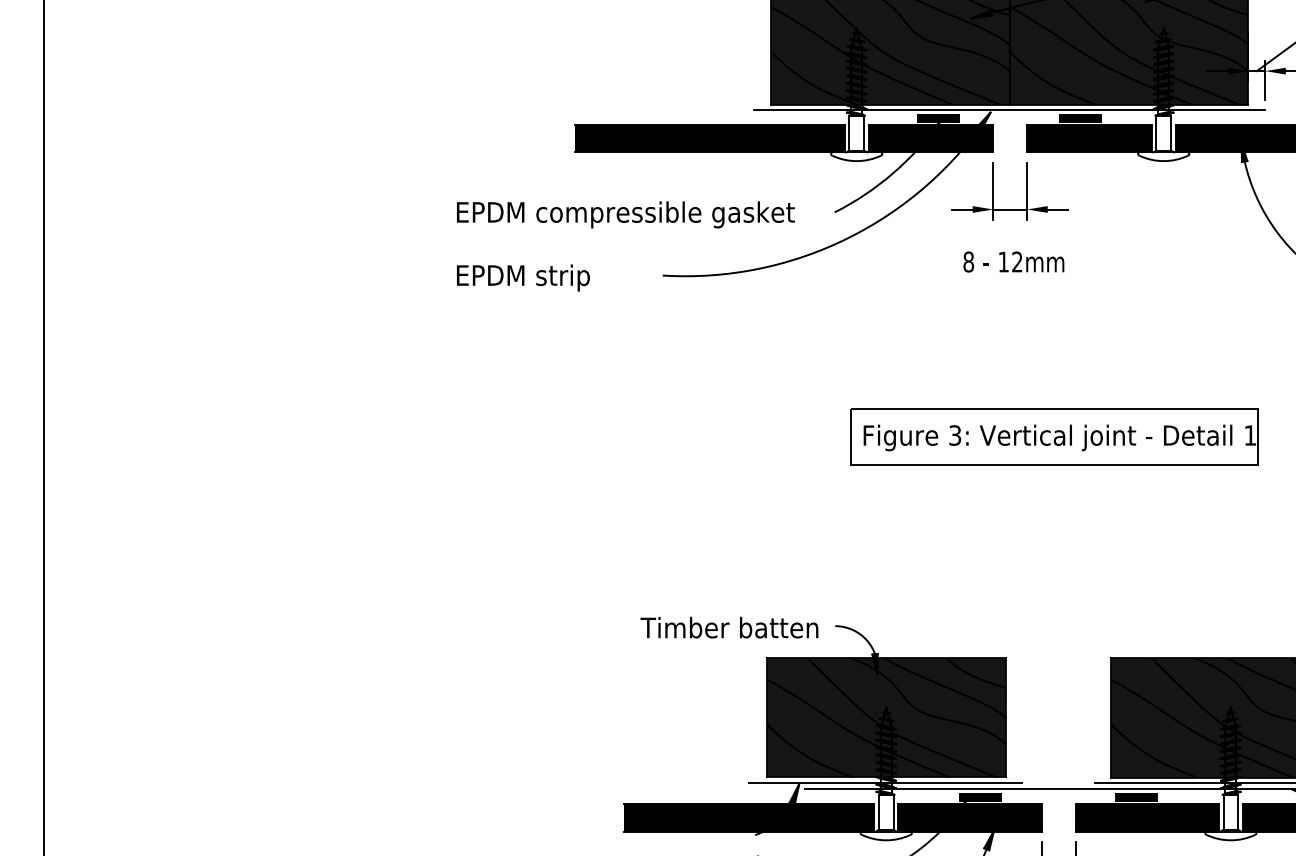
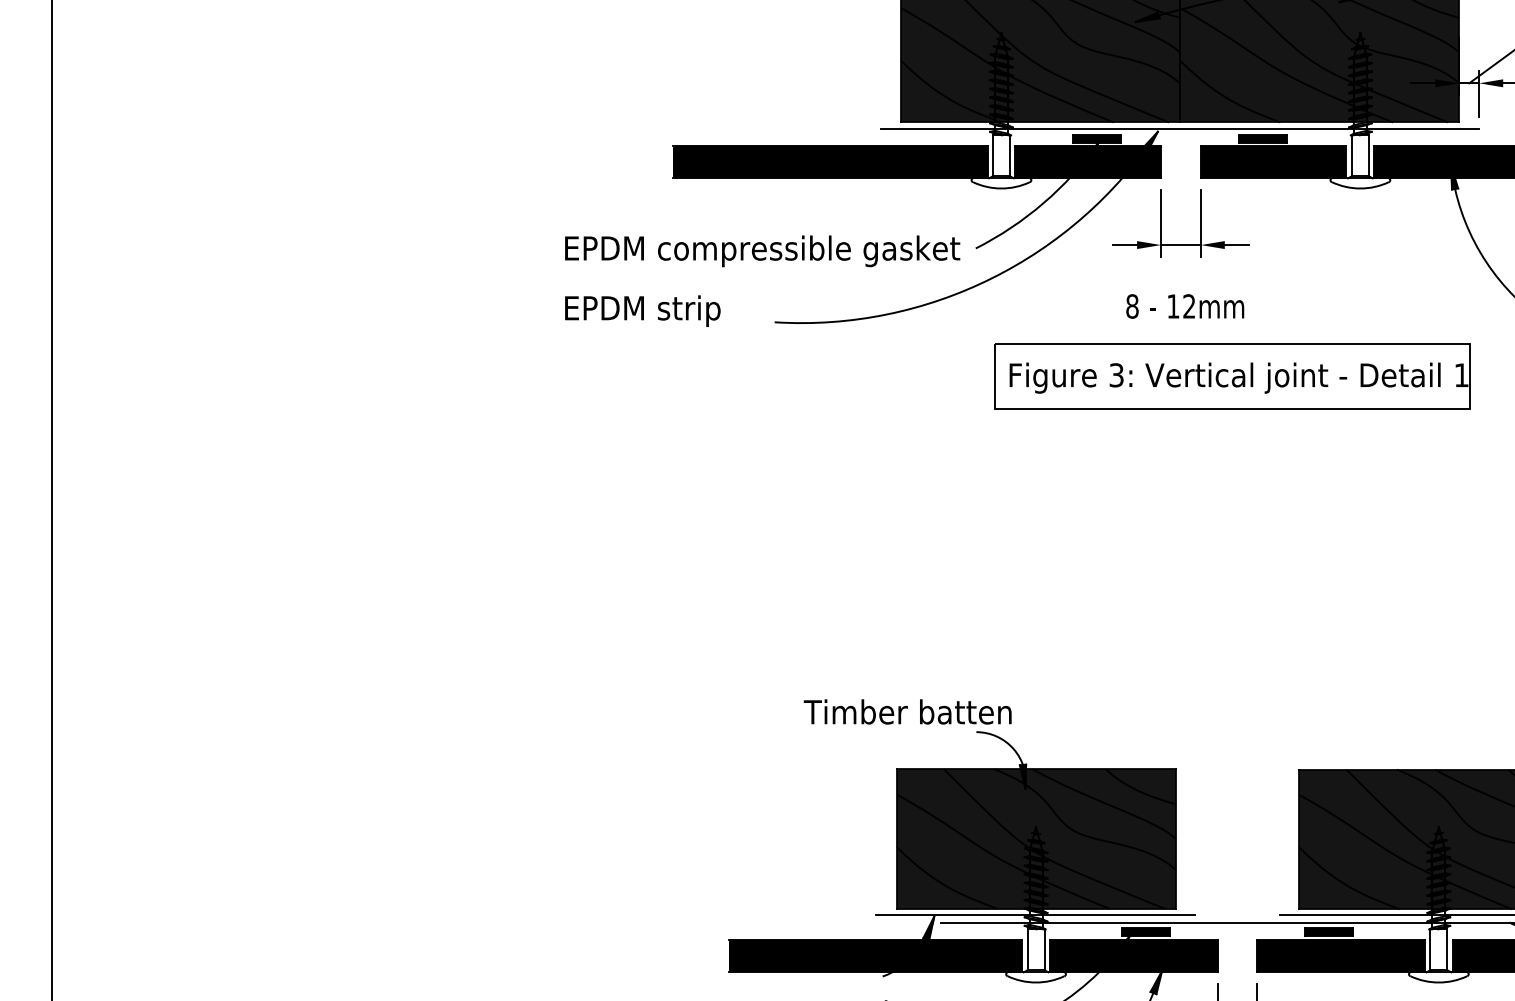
text: (625, 215) -> (762, 251), moved
text: (523, 277) -> (642, 310), moved
part: (1054, 436) -> (1232, 376), moved
text: (729, 627) -> (907, 711), moved

